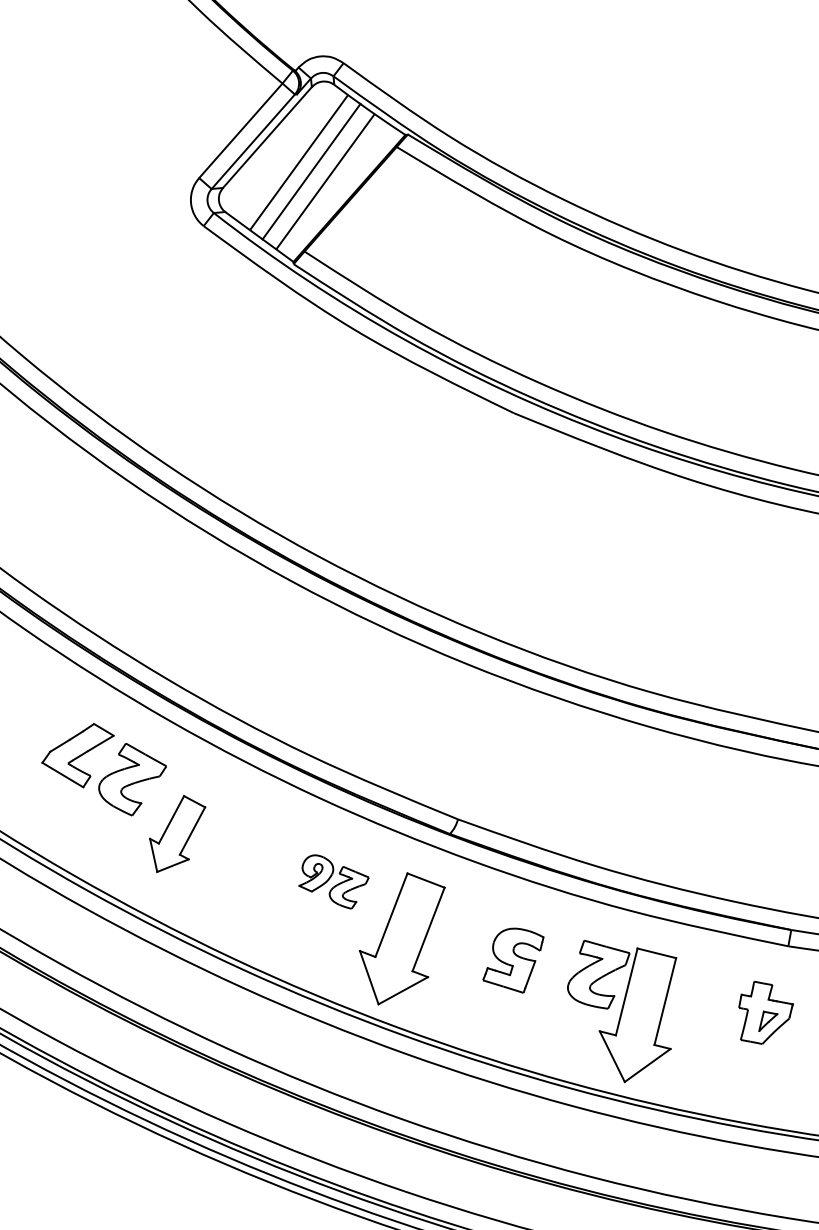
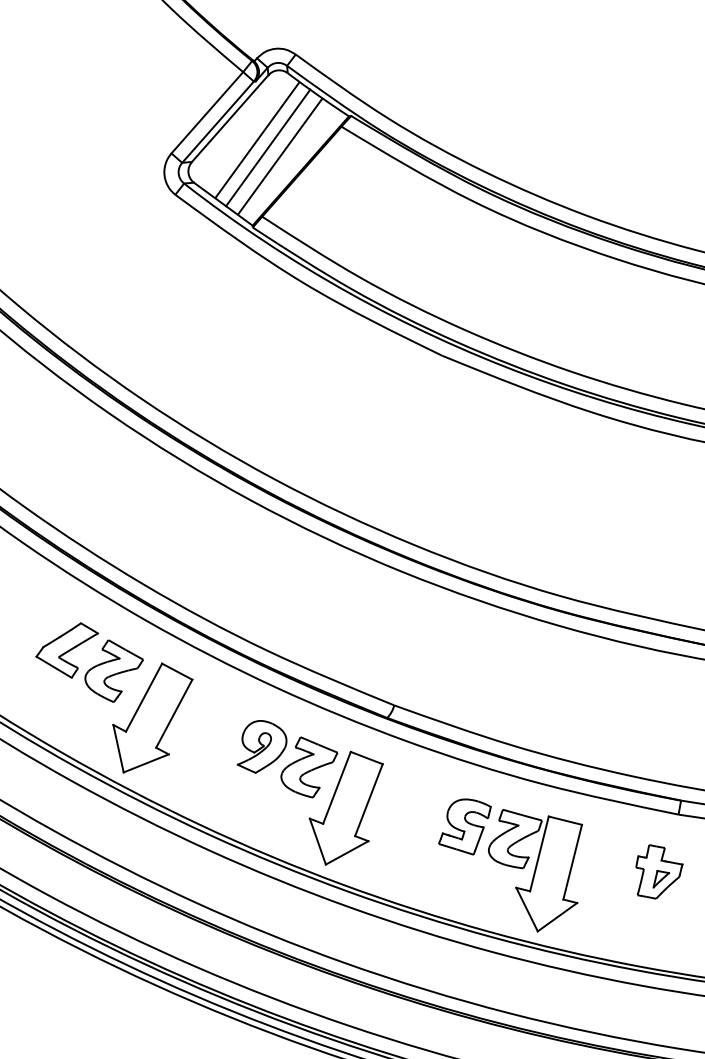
part: (177, 833) -> (152, 717), size x1.67
part: (333, 882) -> (287, 759), size x1.67
part: (512, 960) -> (464, 826), moved

